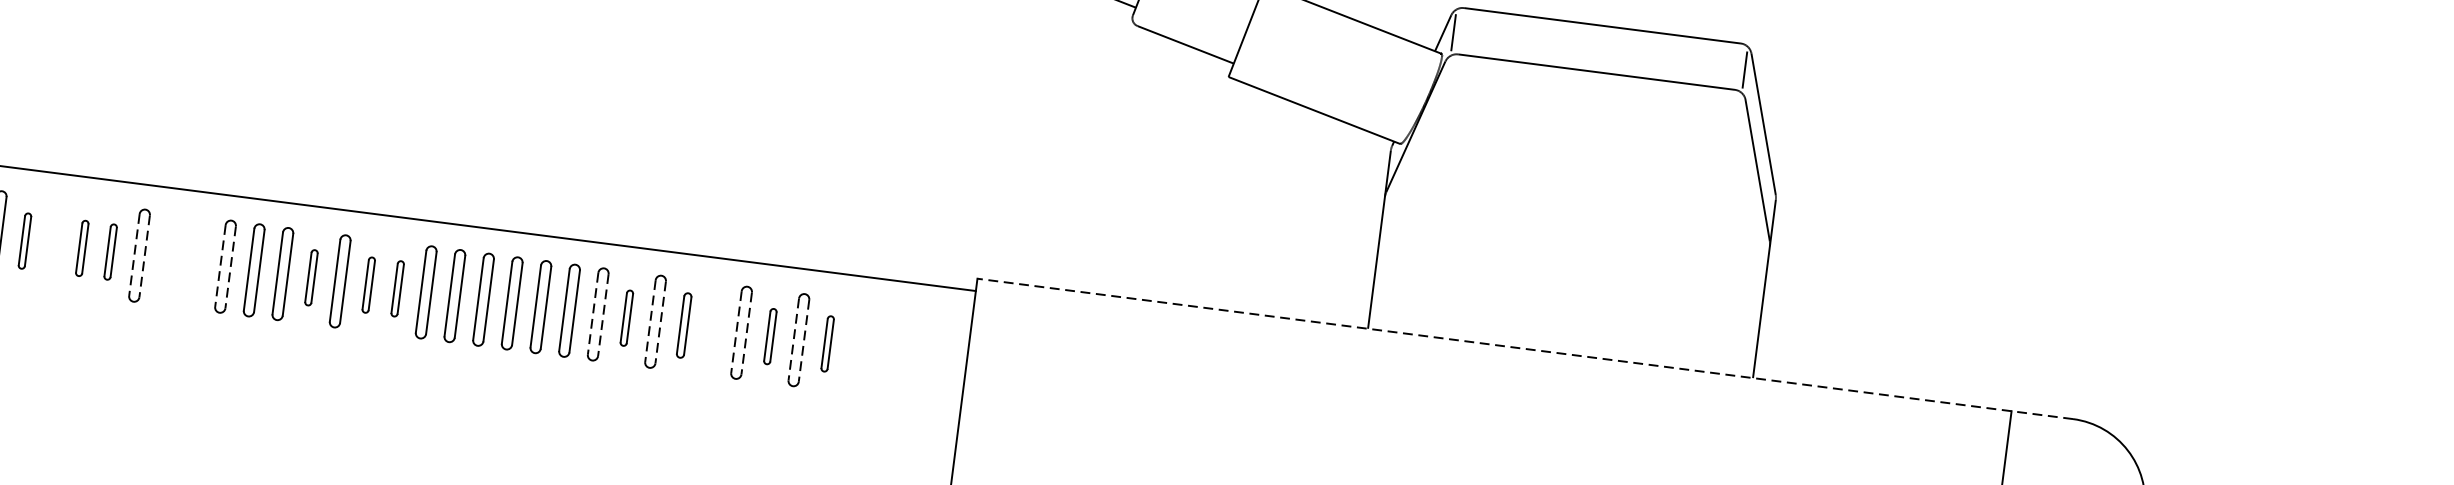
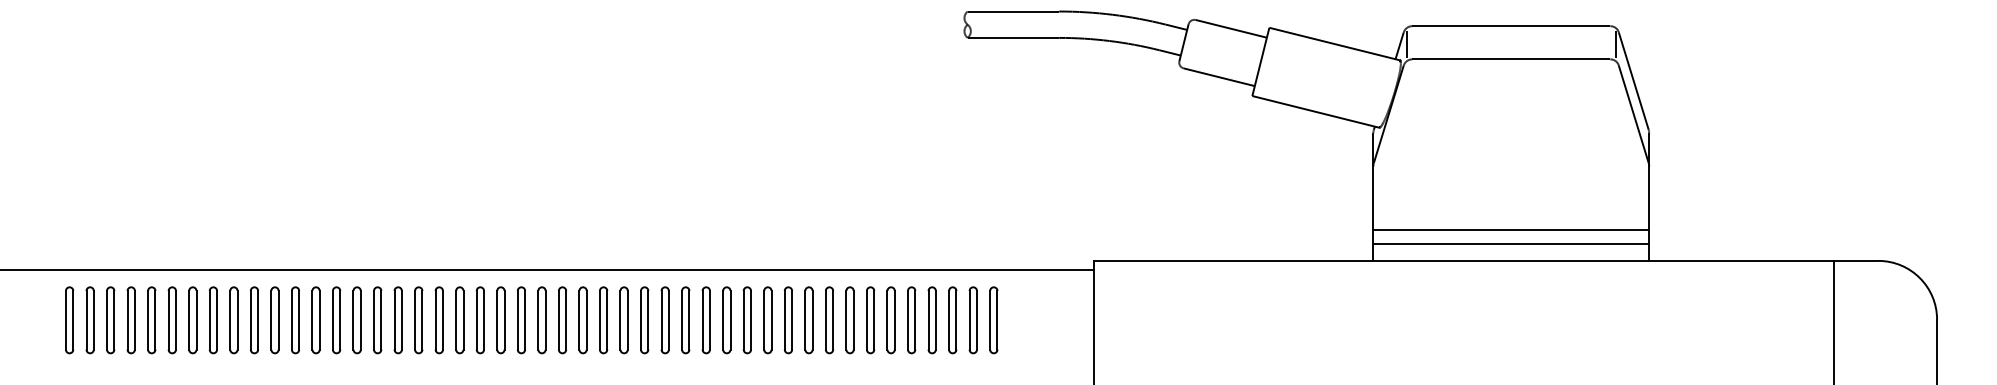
part: (24, 241) -> (418, 320), size x1.67
part: (52, 244) -> (438, 320), added
part: (81, 248) -> (459, 320), size x1.67
part: (109, 252) -> (479, 320), size x1.67
line: (134, 255) -> (497, 320), dashed -> solid
line: (144, 256) -> (504, 320), dashed -> solid
part: (166, 259) -> (520, 320), added
part: (196, 263) -> (541, 320), added
line: (219, 266) -> (558, 320), dashed -> solid
line: (231, 267) -> (566, 320), dashed -> solid
part: (310, 277) -> (623, 320), size x1.67
part: (367, 285) -> (664, 320), size x1.67
part: (397, 288) -> (685, 320), size x1.67
line: (1566, 309) -> (1511, 229), added
line: (592, 313) -> (825, 320), dashed -> solid
line: (603, 315) -> (833, 320), dashed -> solid
part: (626, 318) -> (849, 320), size x1.67
line: (649, 321) -> (866, 320), dashed -> solid
line: (661, 322) -> (874, 320), dashed -> solid
part: (683, 325) -> (890, 320), size x1.43
part: (712, 329) -> (911, 320), added
line: (1563, 329) -> (1511, 243), added
line: (736, 332) -> (928, 320), dashed -> solid
line: (746, 333) -> (935, 320), dashed -> solid
part: (769, 336) -> (952, 320), size x1.67
line: (793, 339) -> (969, 320), dashed -> solid
line: (803, 340) -> (976, 320), dashed -> solid
part: (827, 344) -> (993, 320), size x1.67
line: (1524, 348) -> (1485, 260), dashed -> solid

